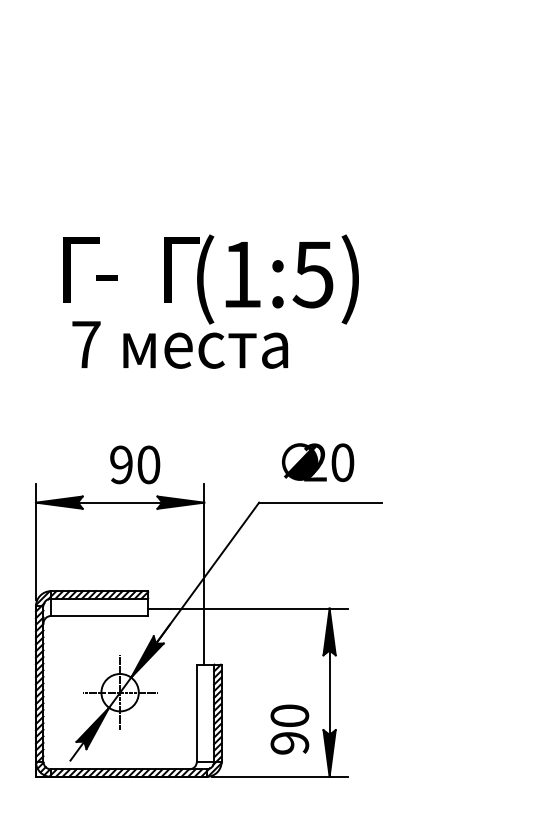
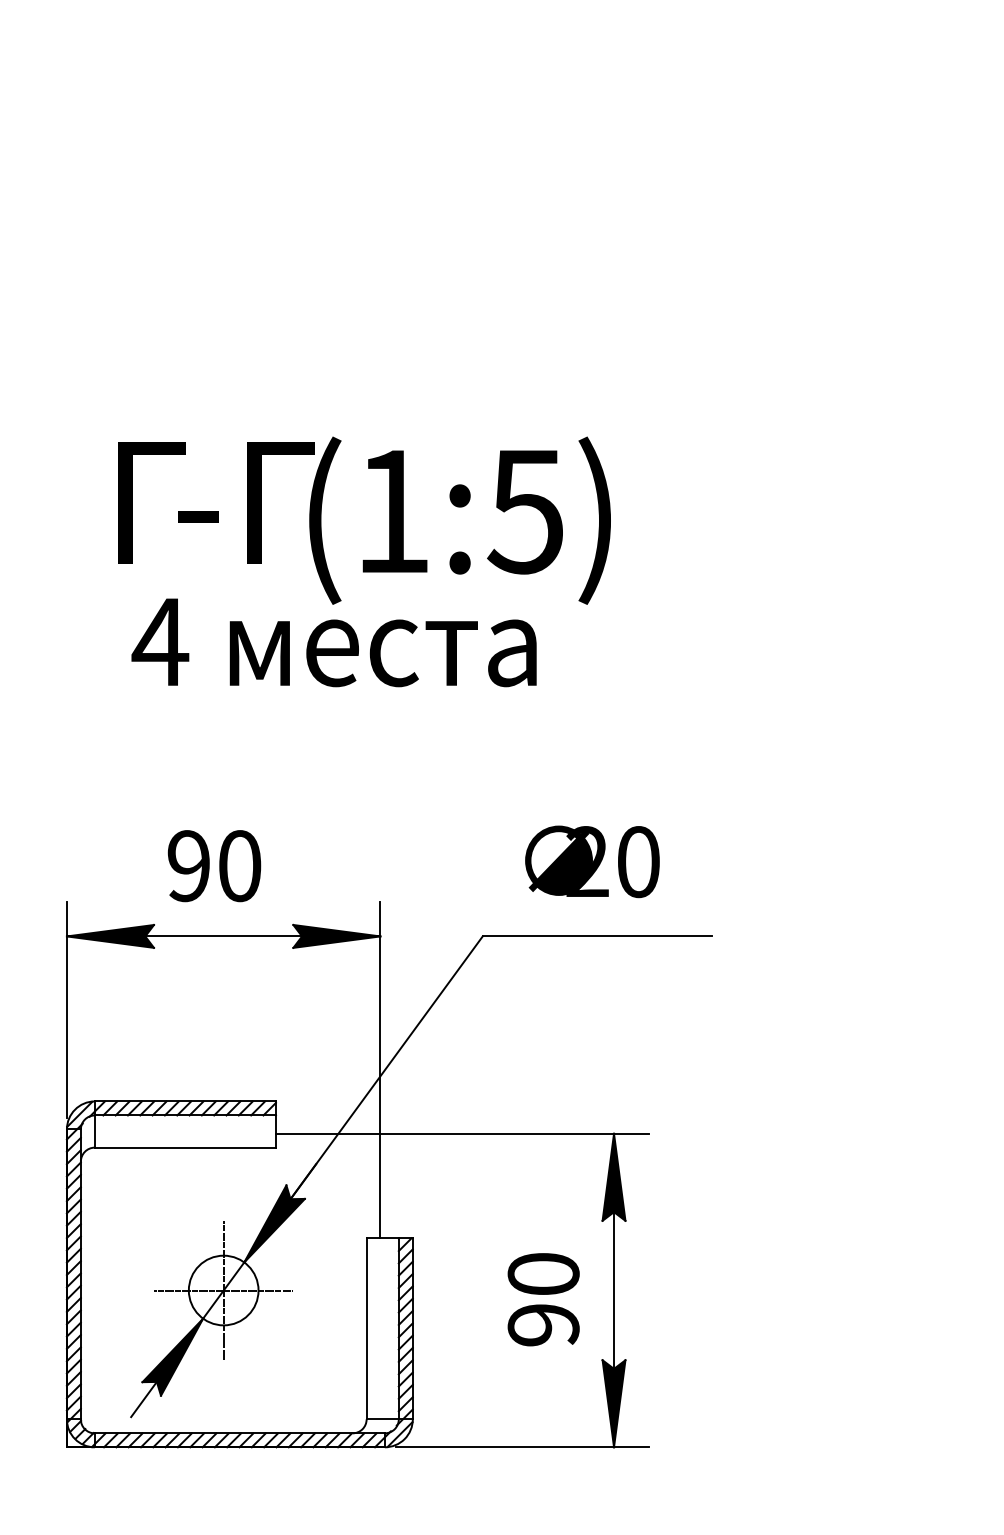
text: (261, 279) -> (429, 520), moved
text: (85, 344) -> (159, 641), 7 -> 4
text: (135, 464) -> (215, 865), moved
text: (289, 729) -> (542, 1299), moved

